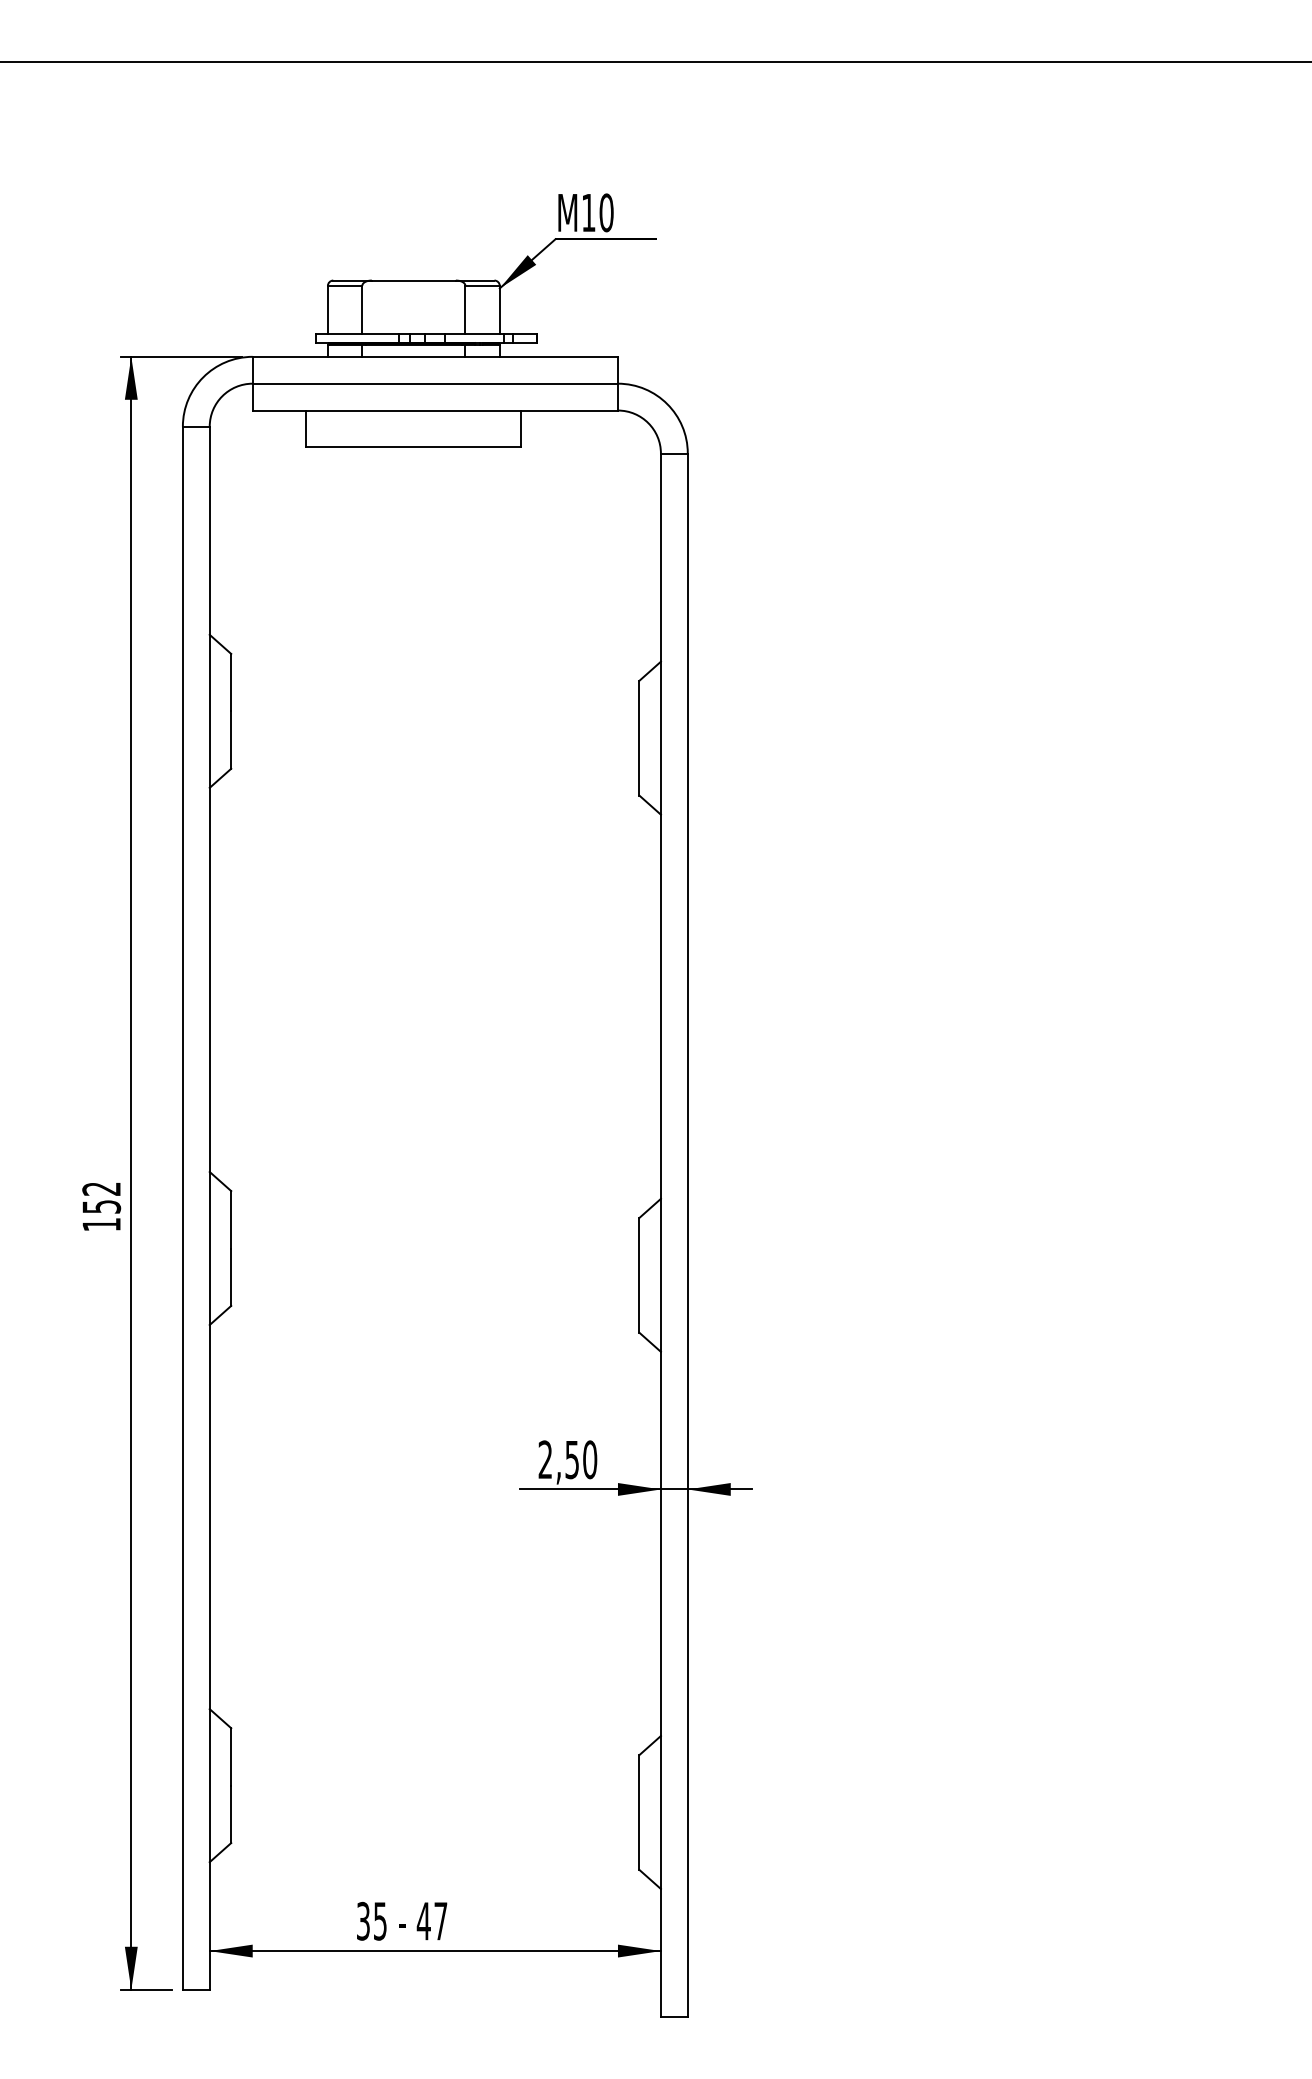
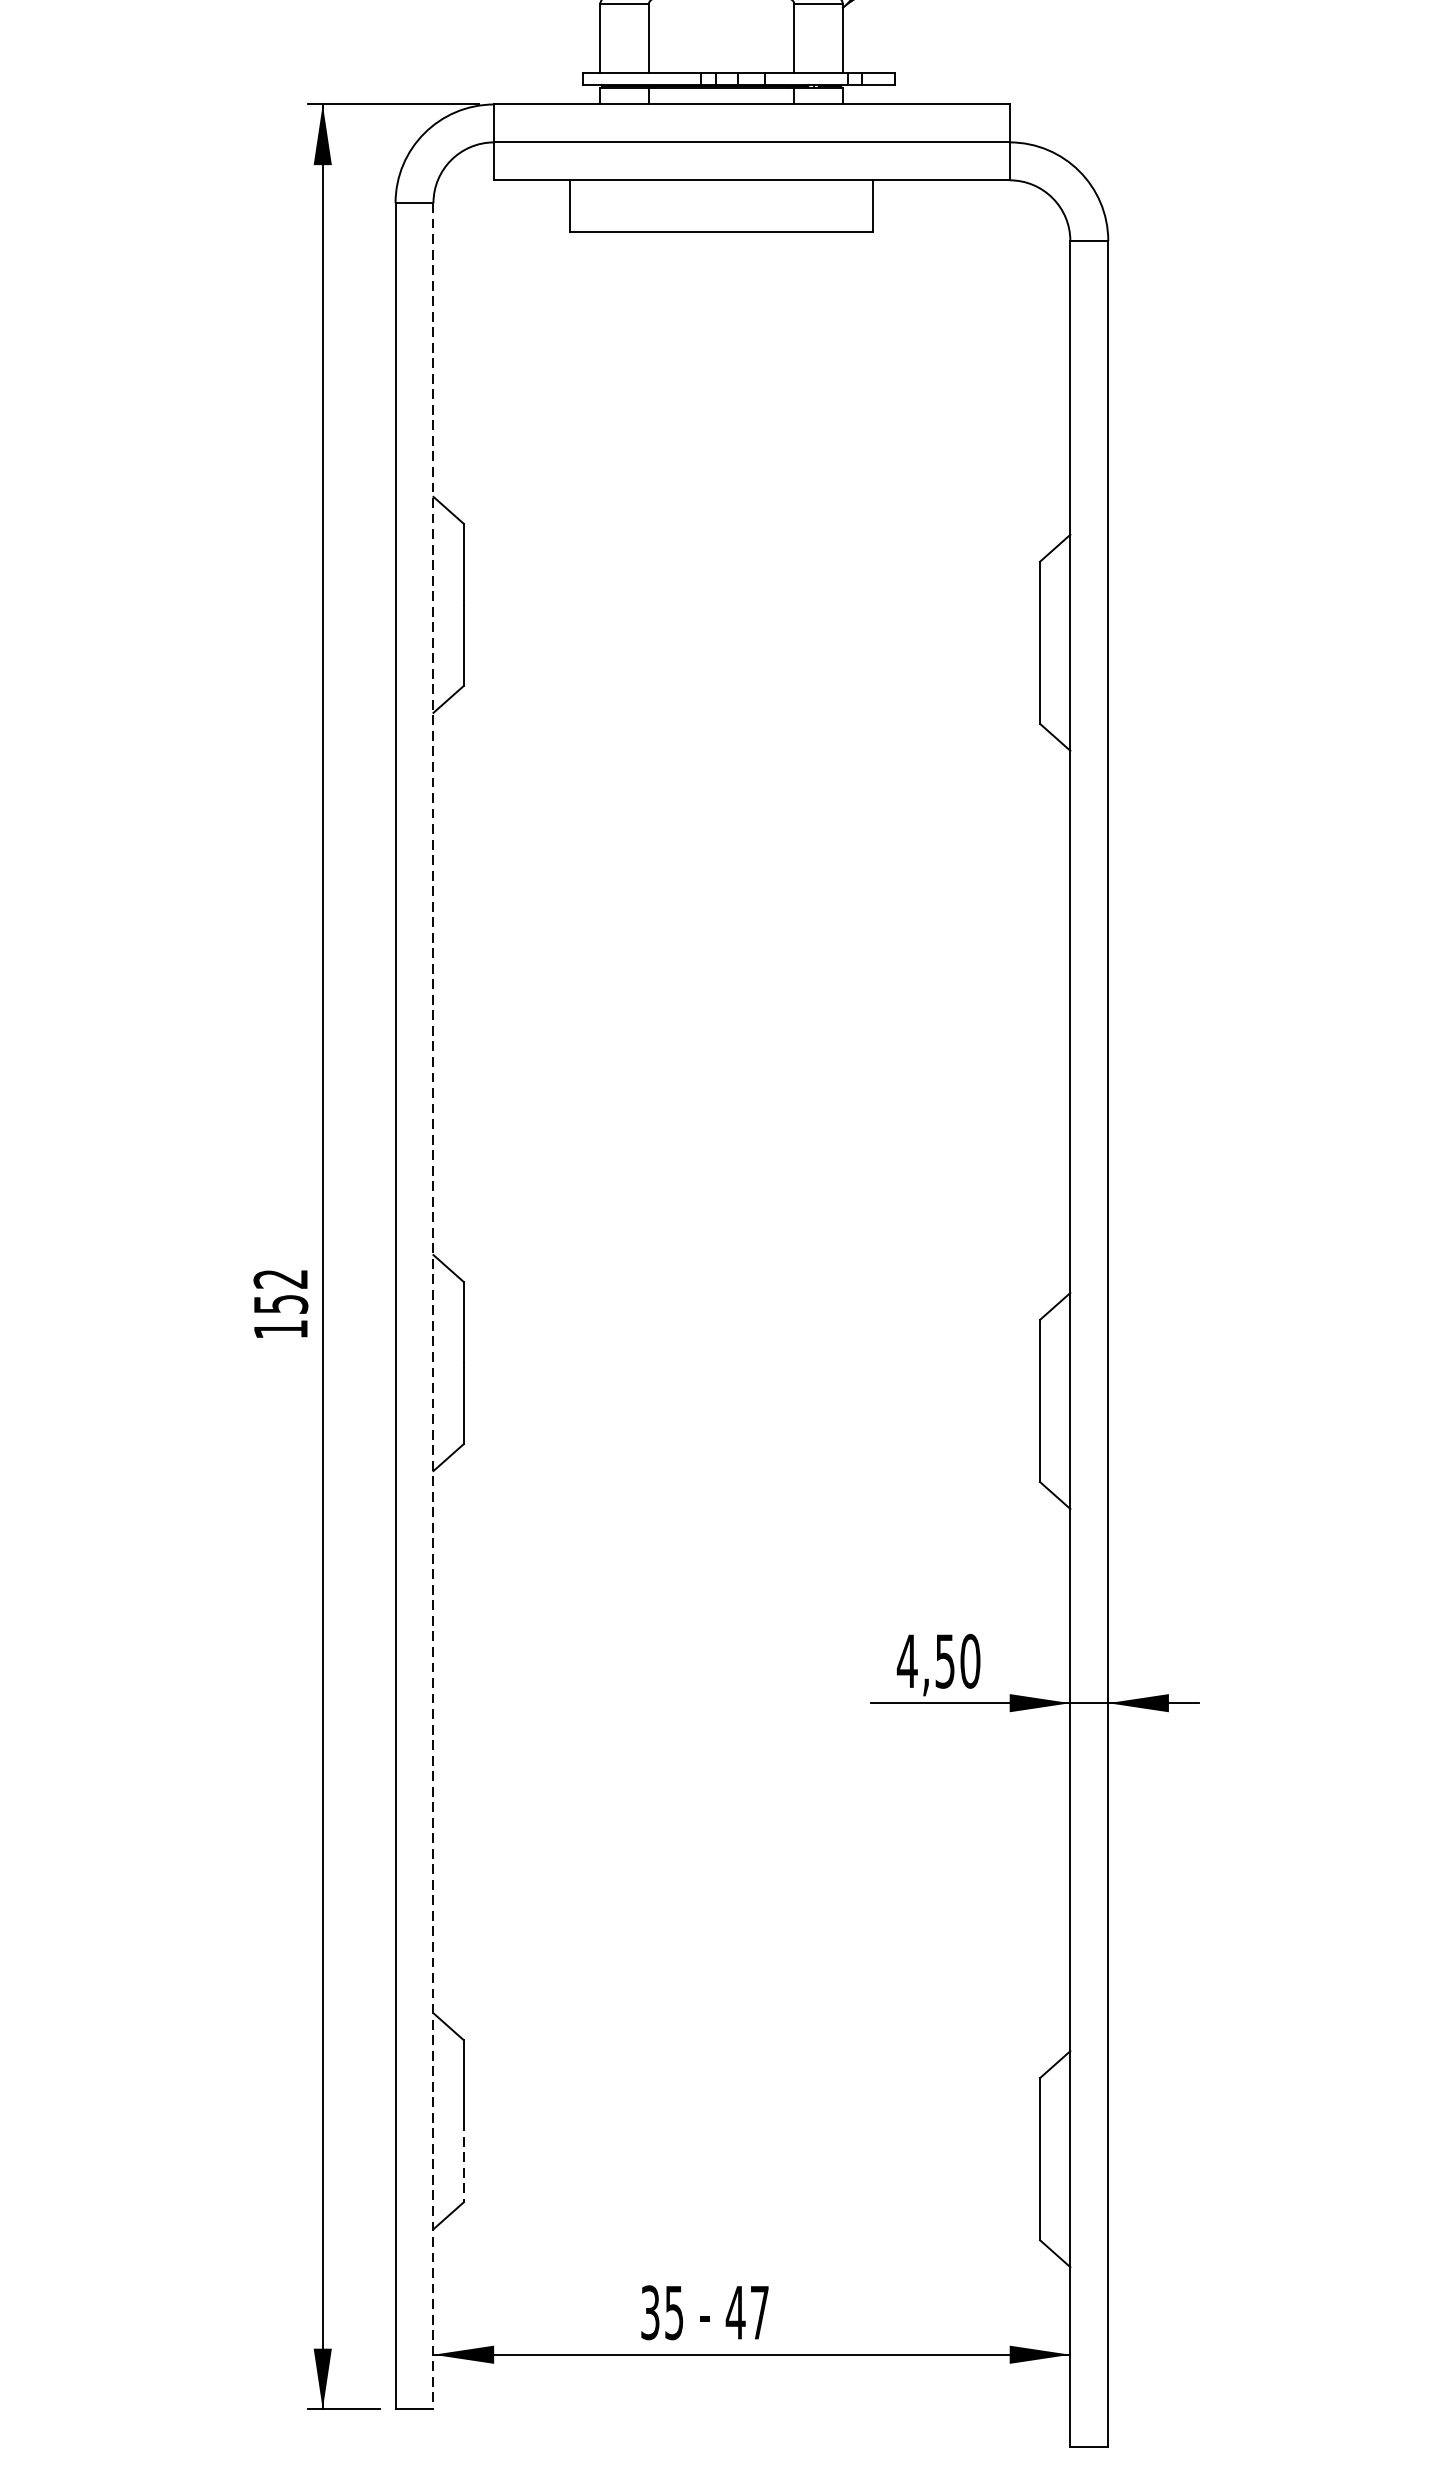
line: (209, 1208) -> (433, 1306), solid -> dashed
text: (545, 1459) -> (907, 1660), 2,50 -> 4,50
line: (231, 1814) -> (464, 2161), solid -> dashed

